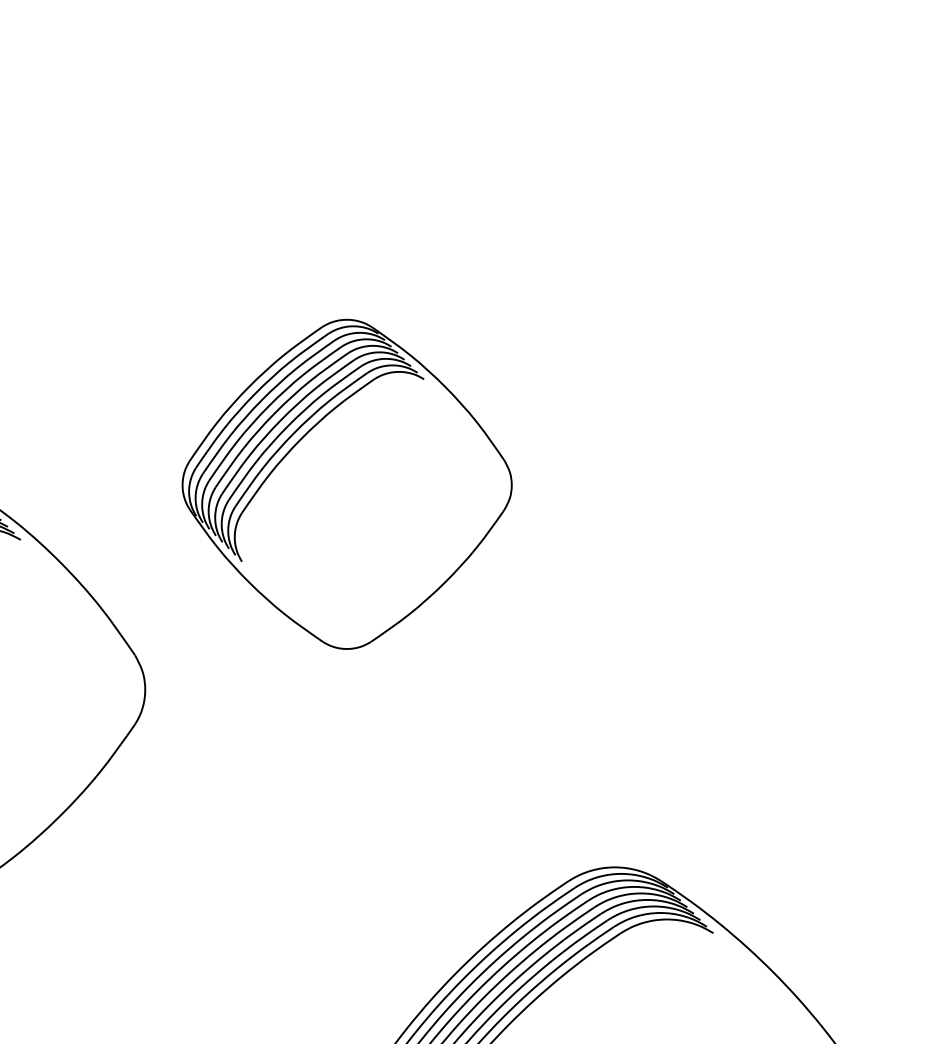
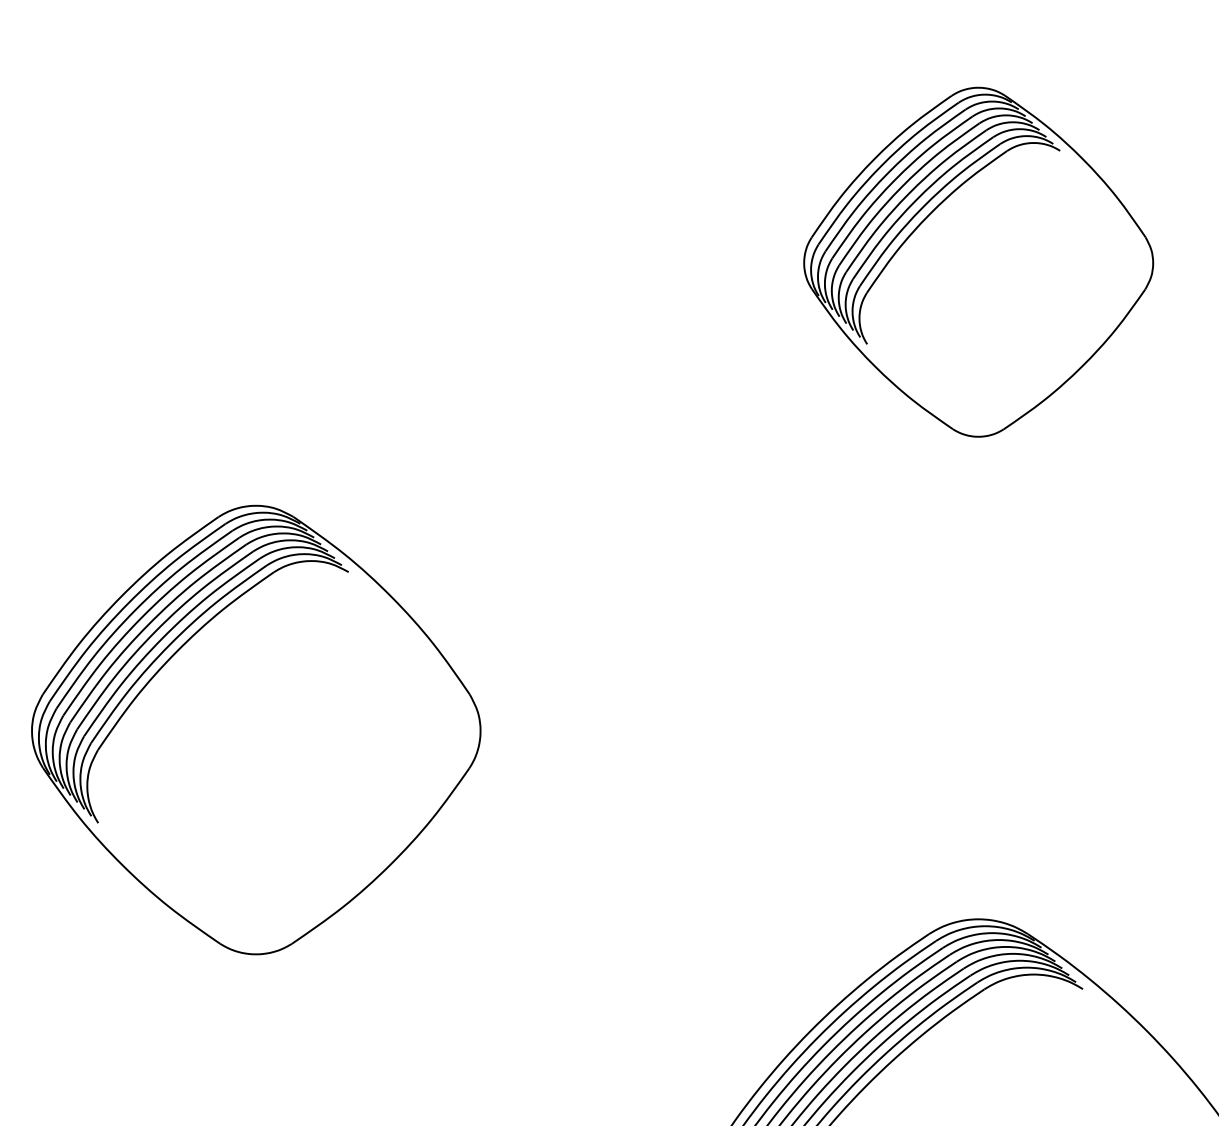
part: (347, 483) -> (978, 261), moved

